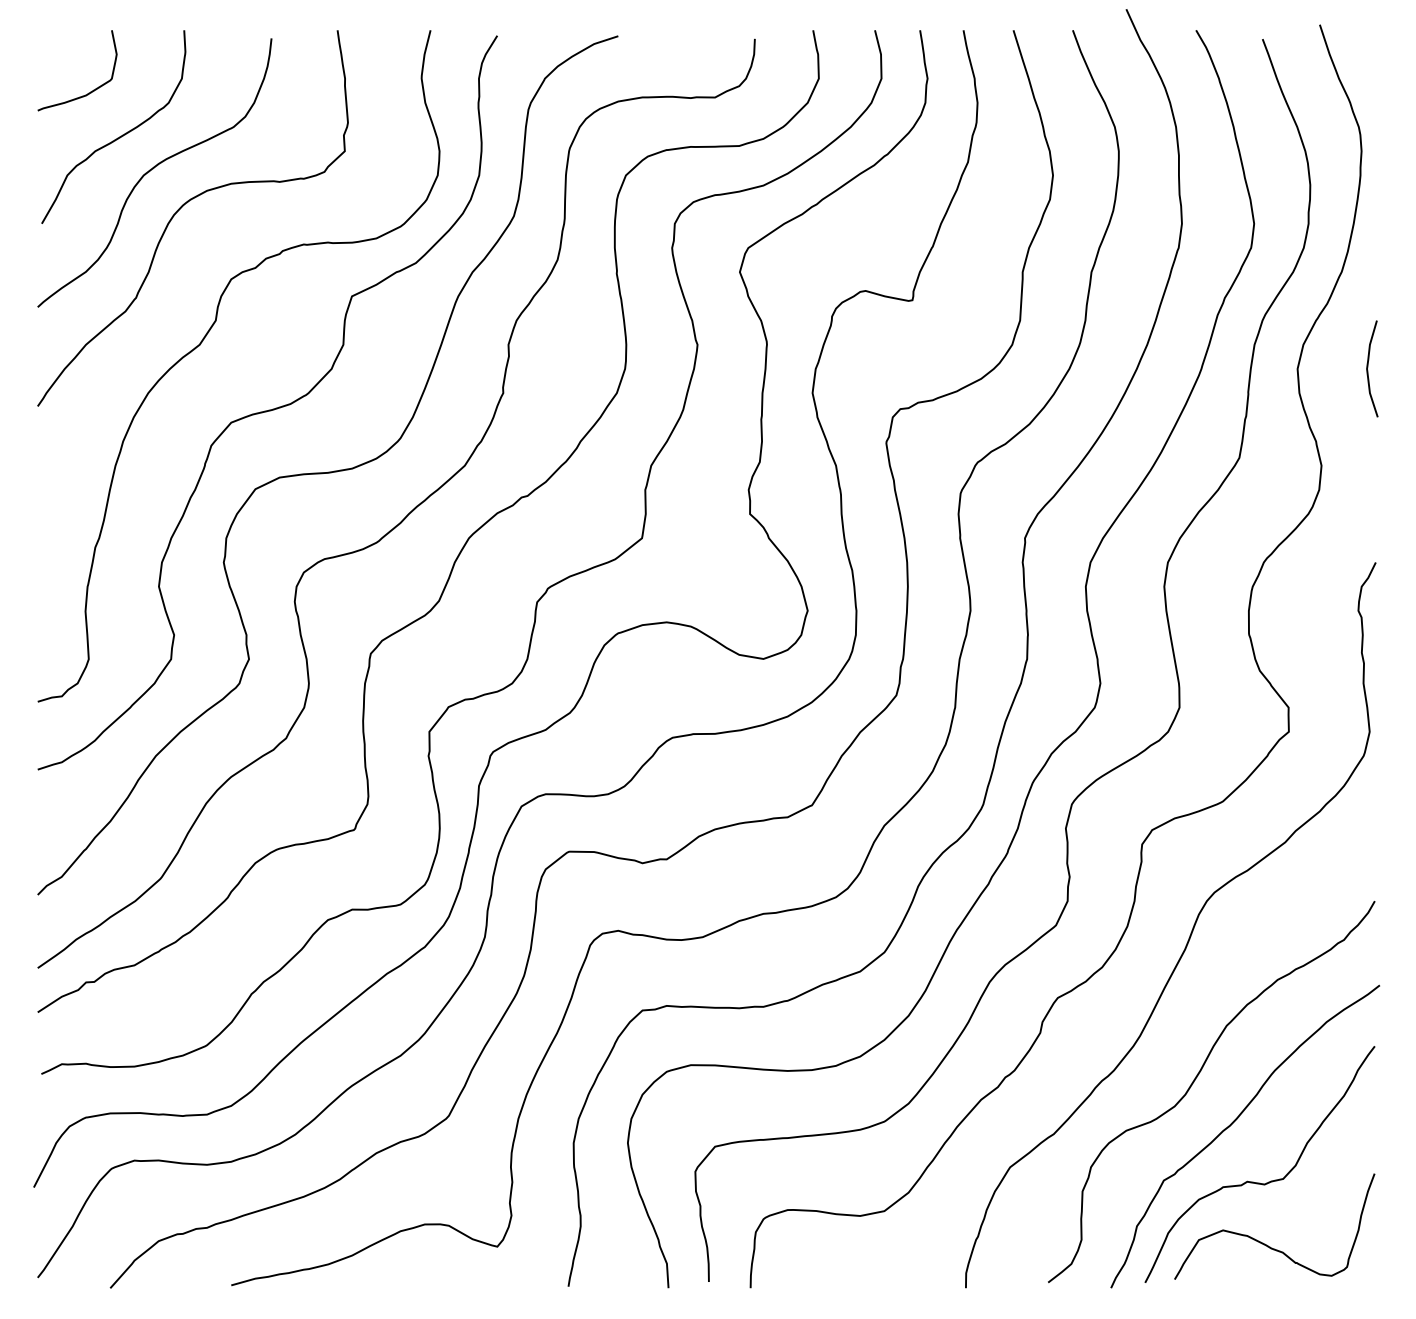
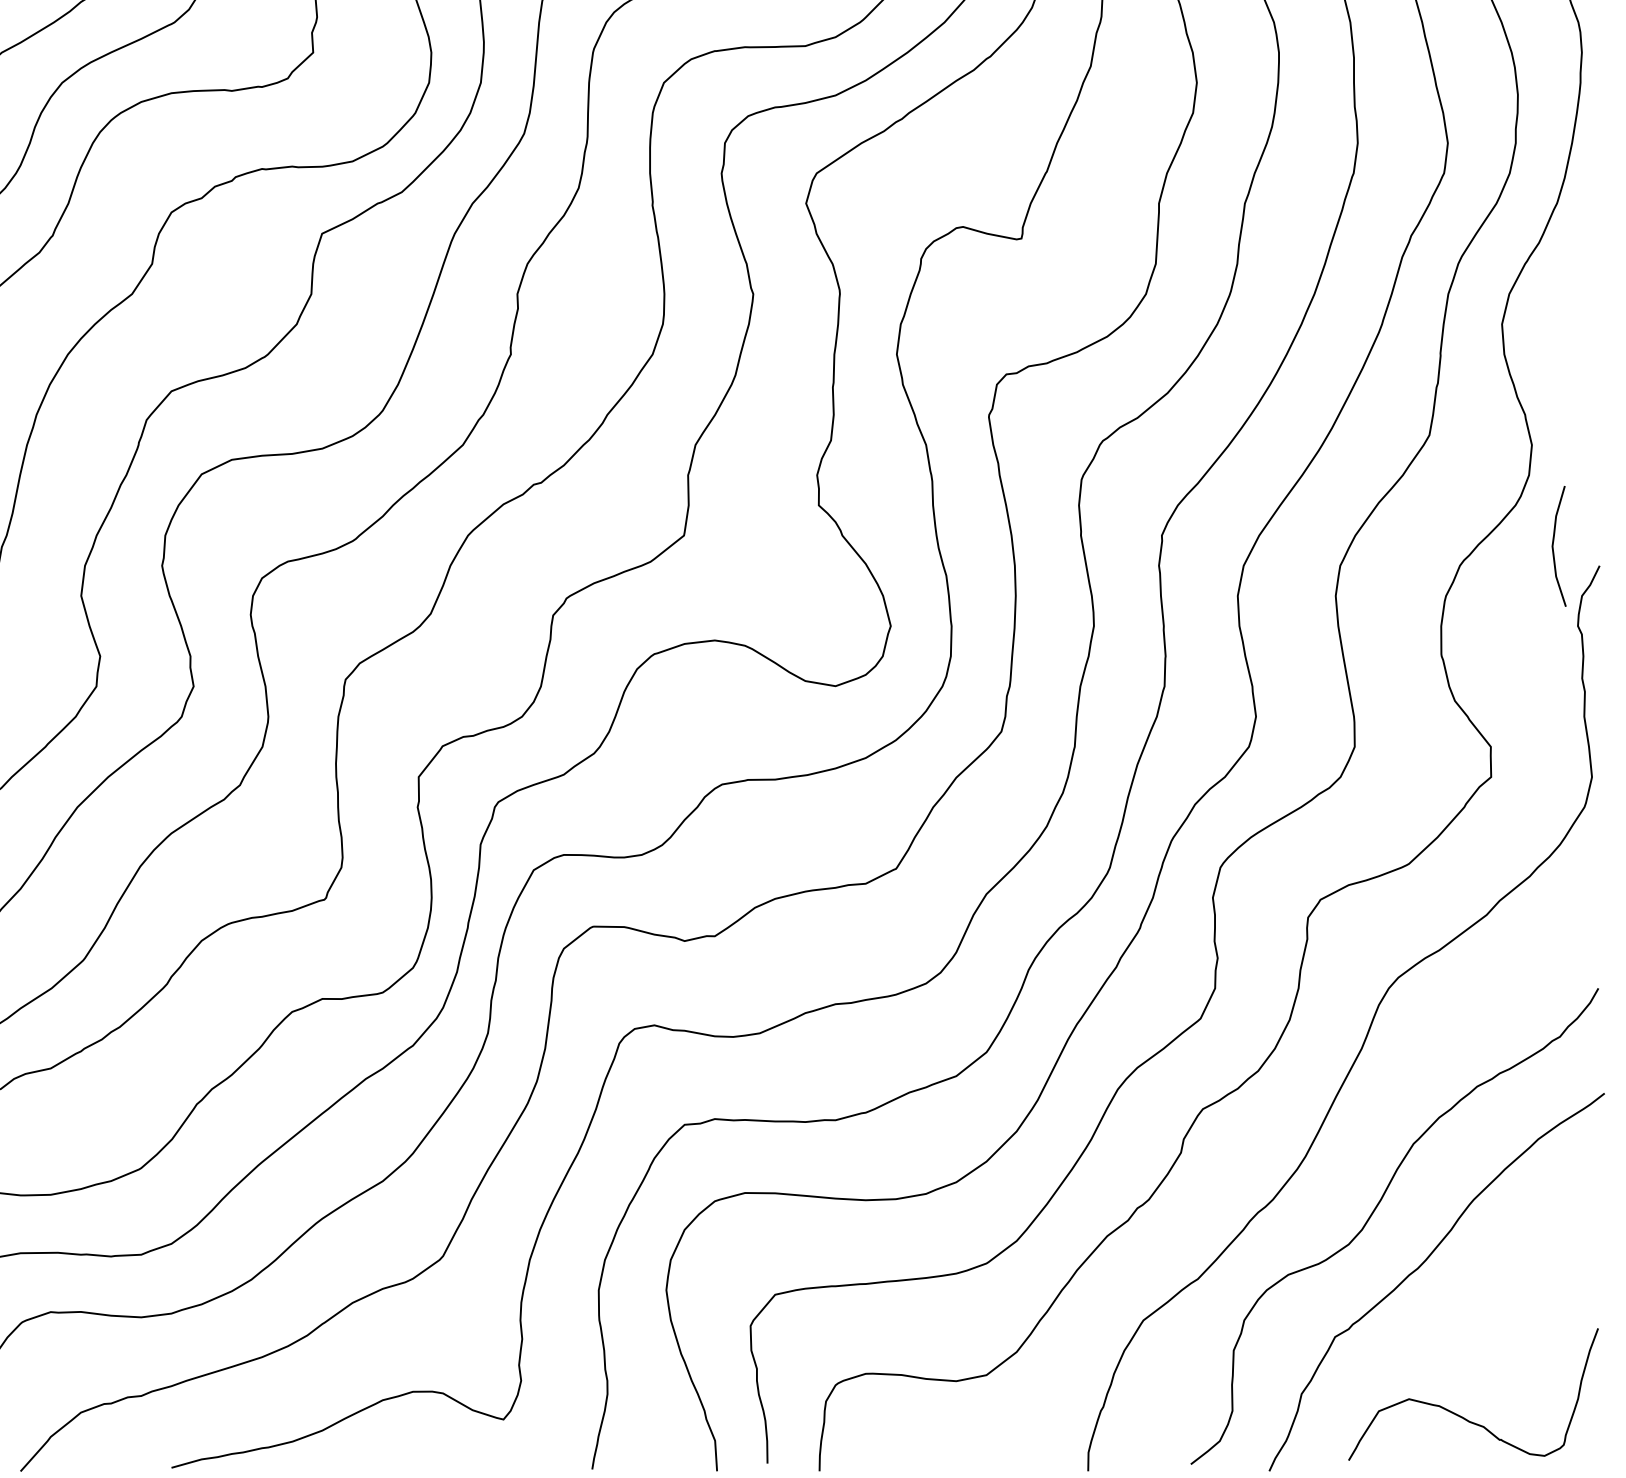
curve: (1368, 367) -> (1554, 544), moved
curve: (1259, 1182) -> (1454, 1339), removed

